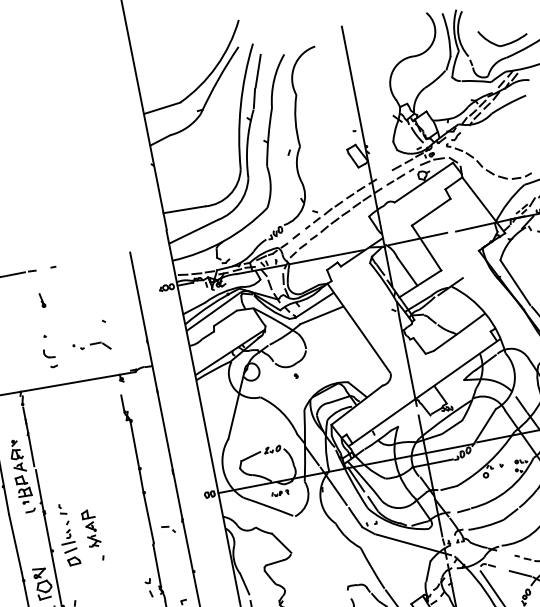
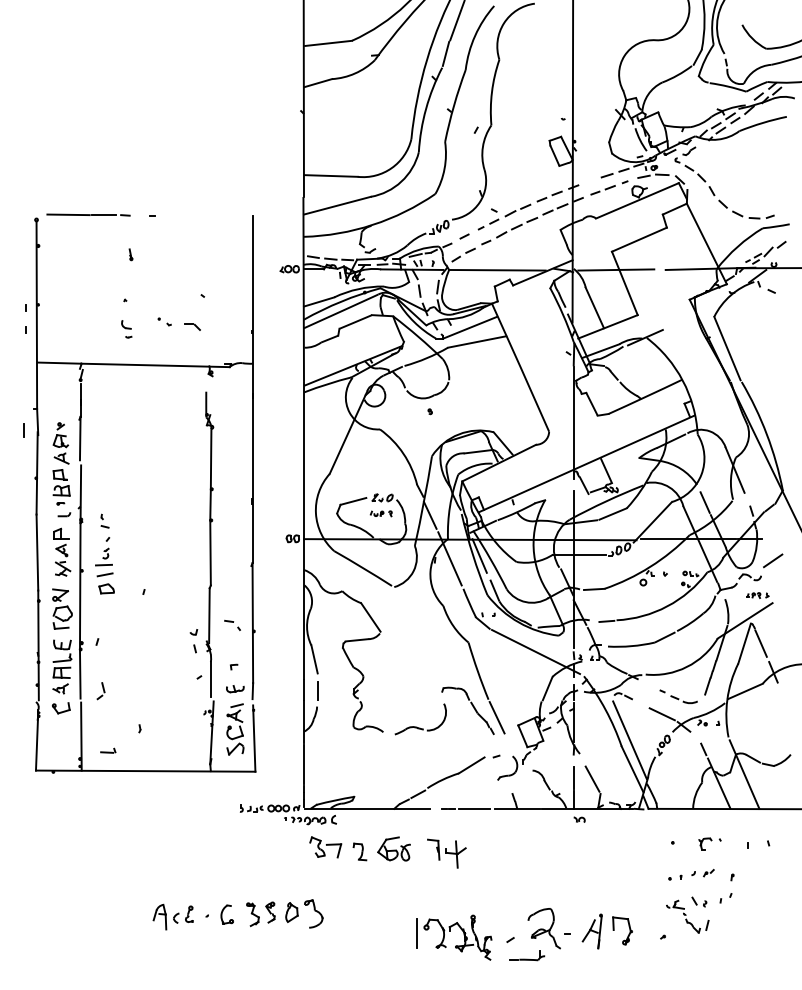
part: (42, 300) -> (130, 254), size x0.62
part: (100, 346) -> (192, 326), size x0.62
part: (50, 358) -> (126, 329), size x0.71
part: (279, 493) -> (380, 513), moved
part: (91, 527) -> (62, 551), moved
part: (168, 528) -> (232, 624), moved

